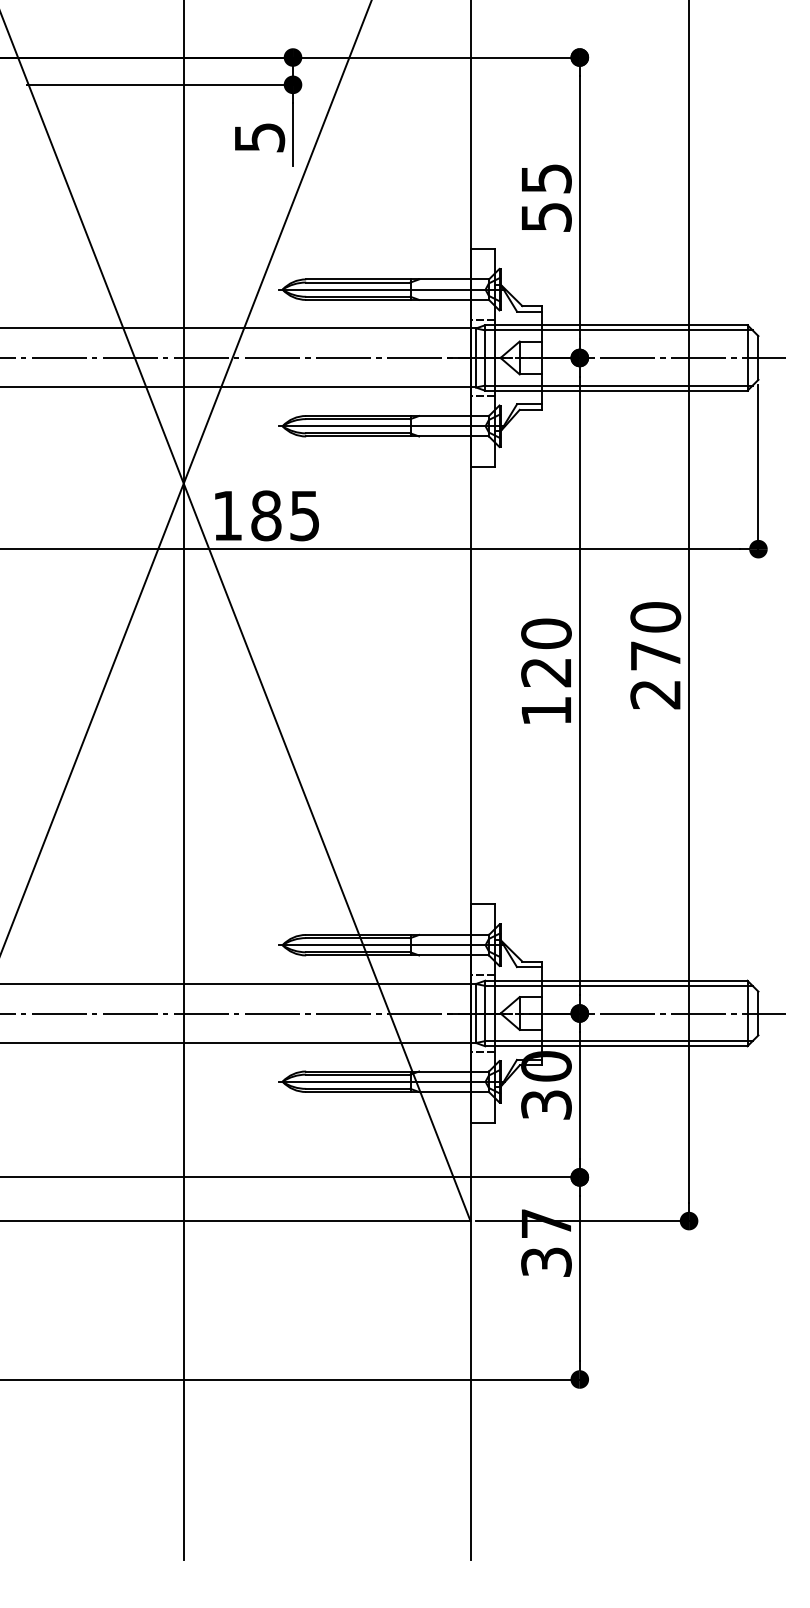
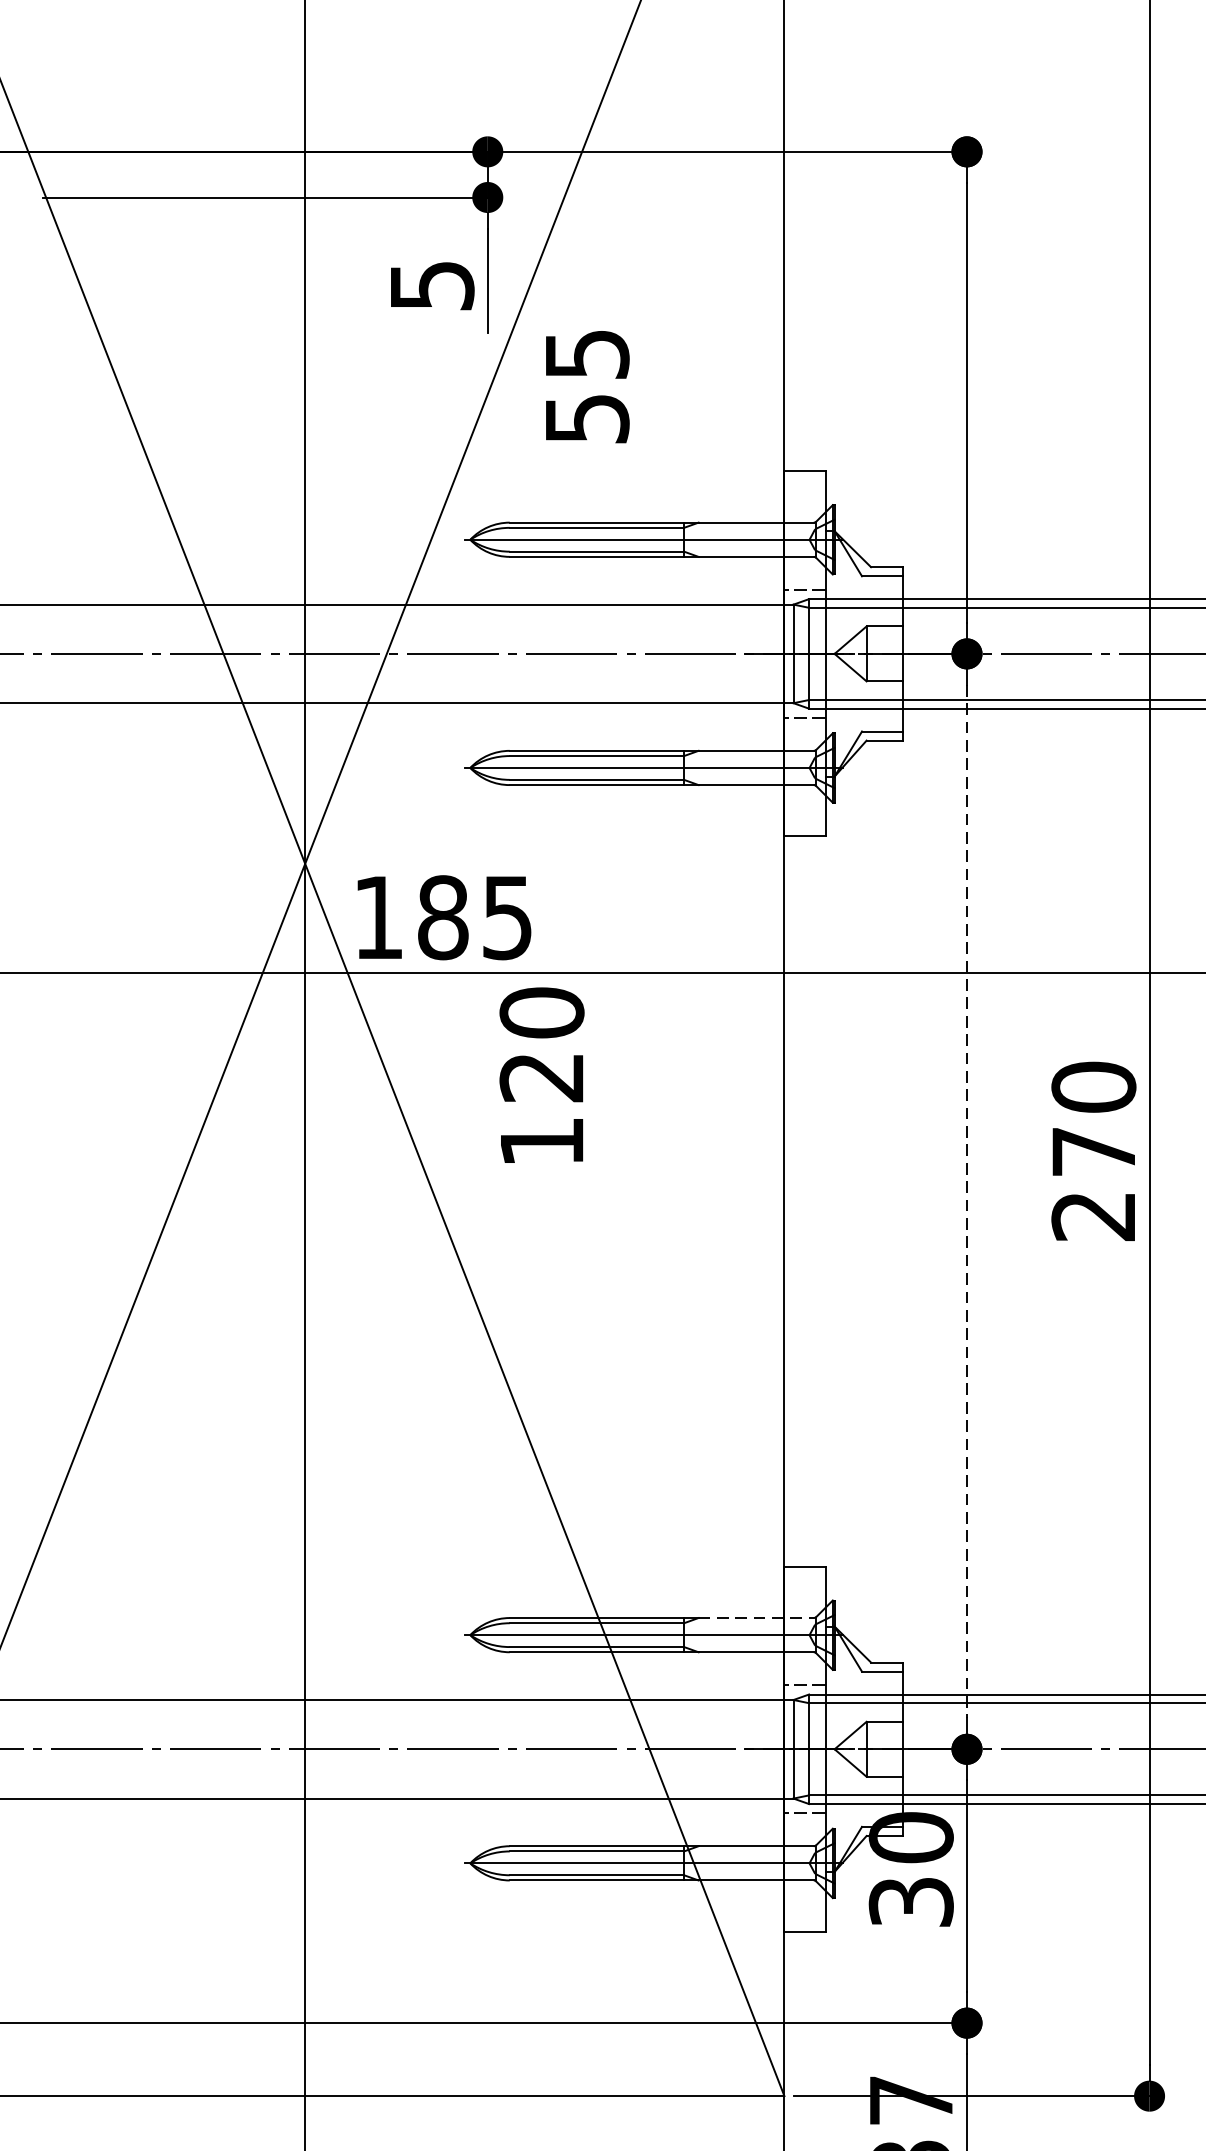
text: (546, 197) -> (587, 385), moved
text: (546, 670) -> (542, 1074), moved
line: (579, 686) -> (966, 1202), solid -> dashed
line: (454, 934) -> (757, 1617), solid -> dashed

